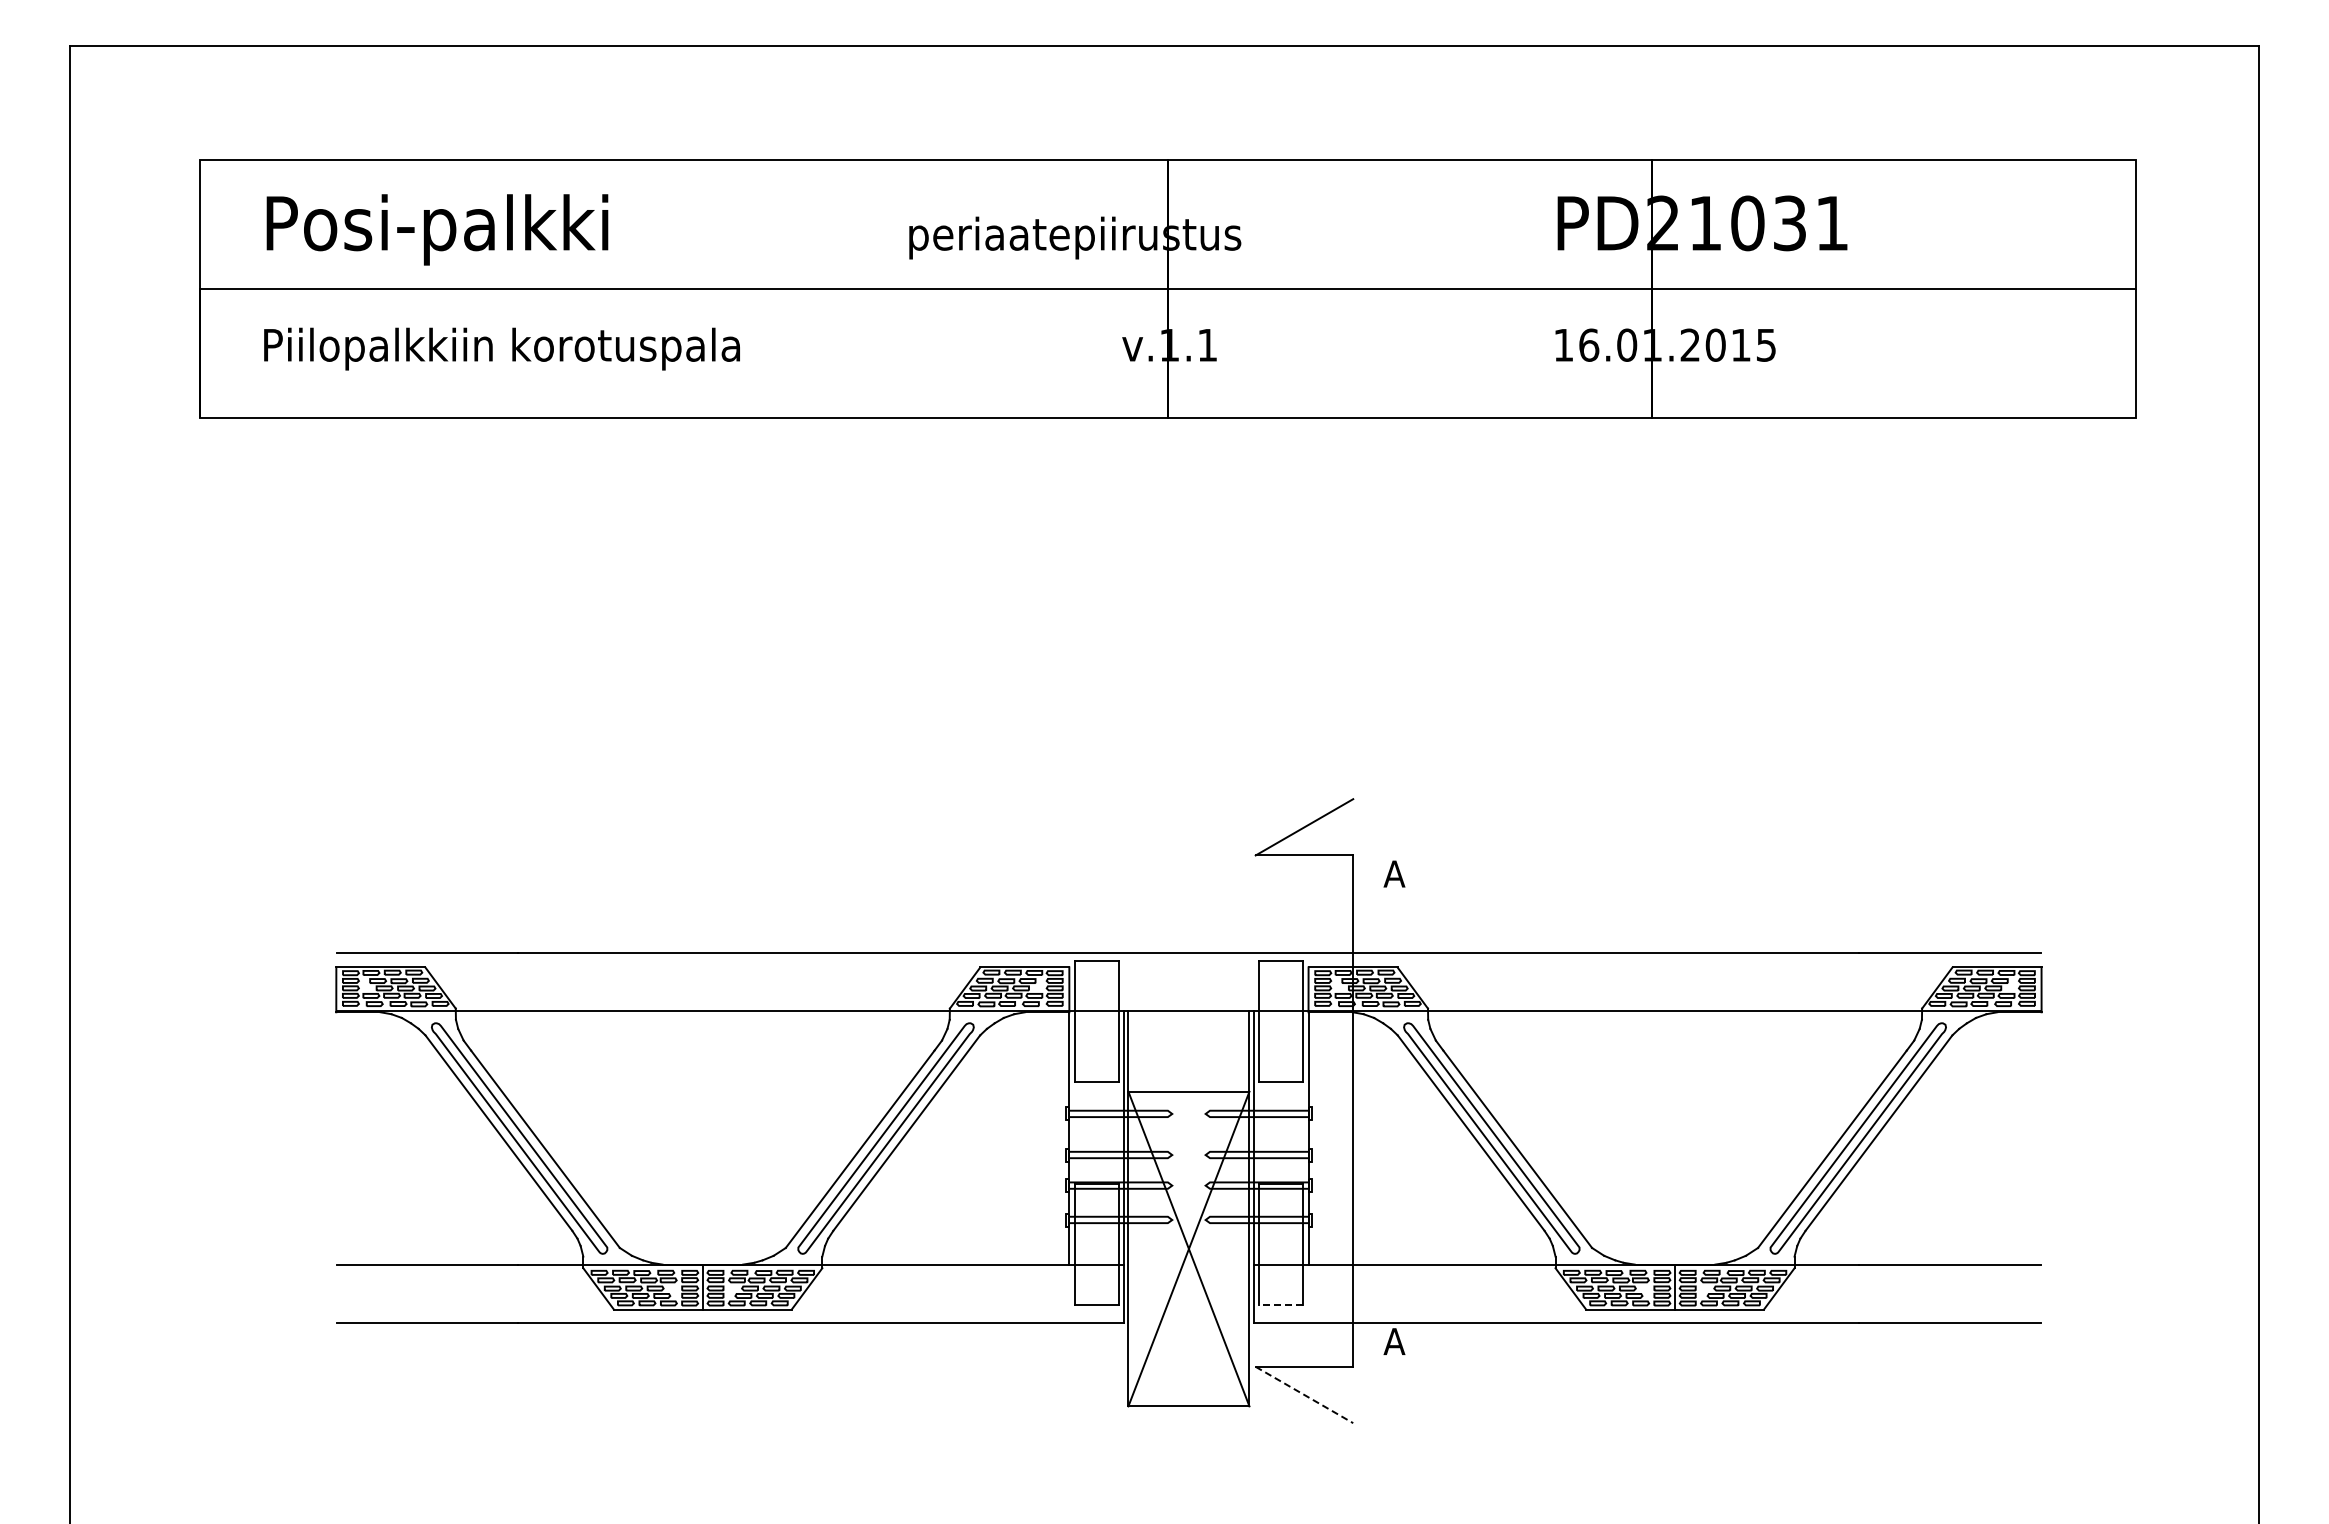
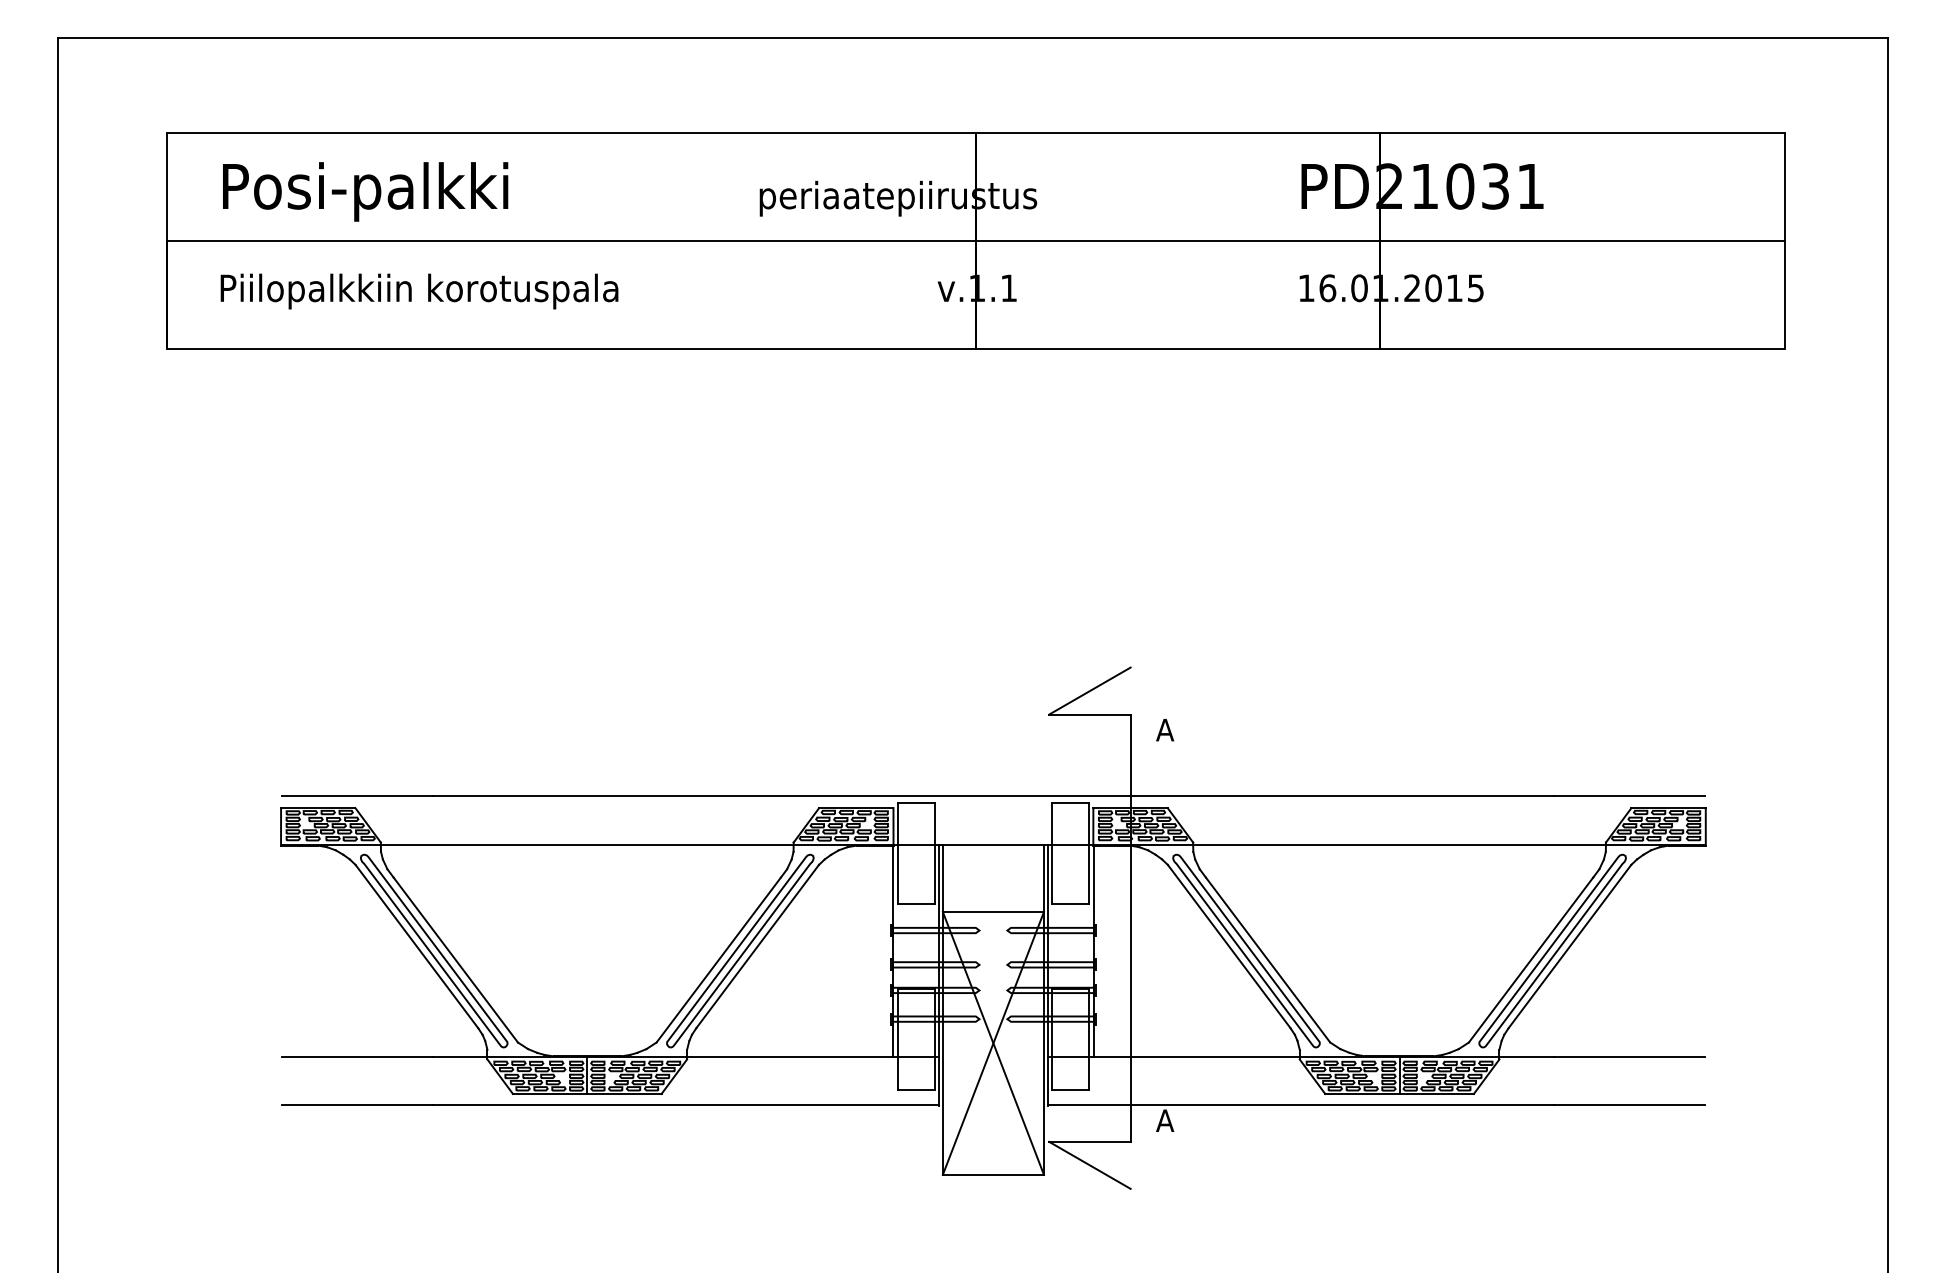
line: (1280, 1304) -> (1069, 1089), dashed -> solid
line: (1304, 1395) -> (1089, 1165), dashed -> solid

